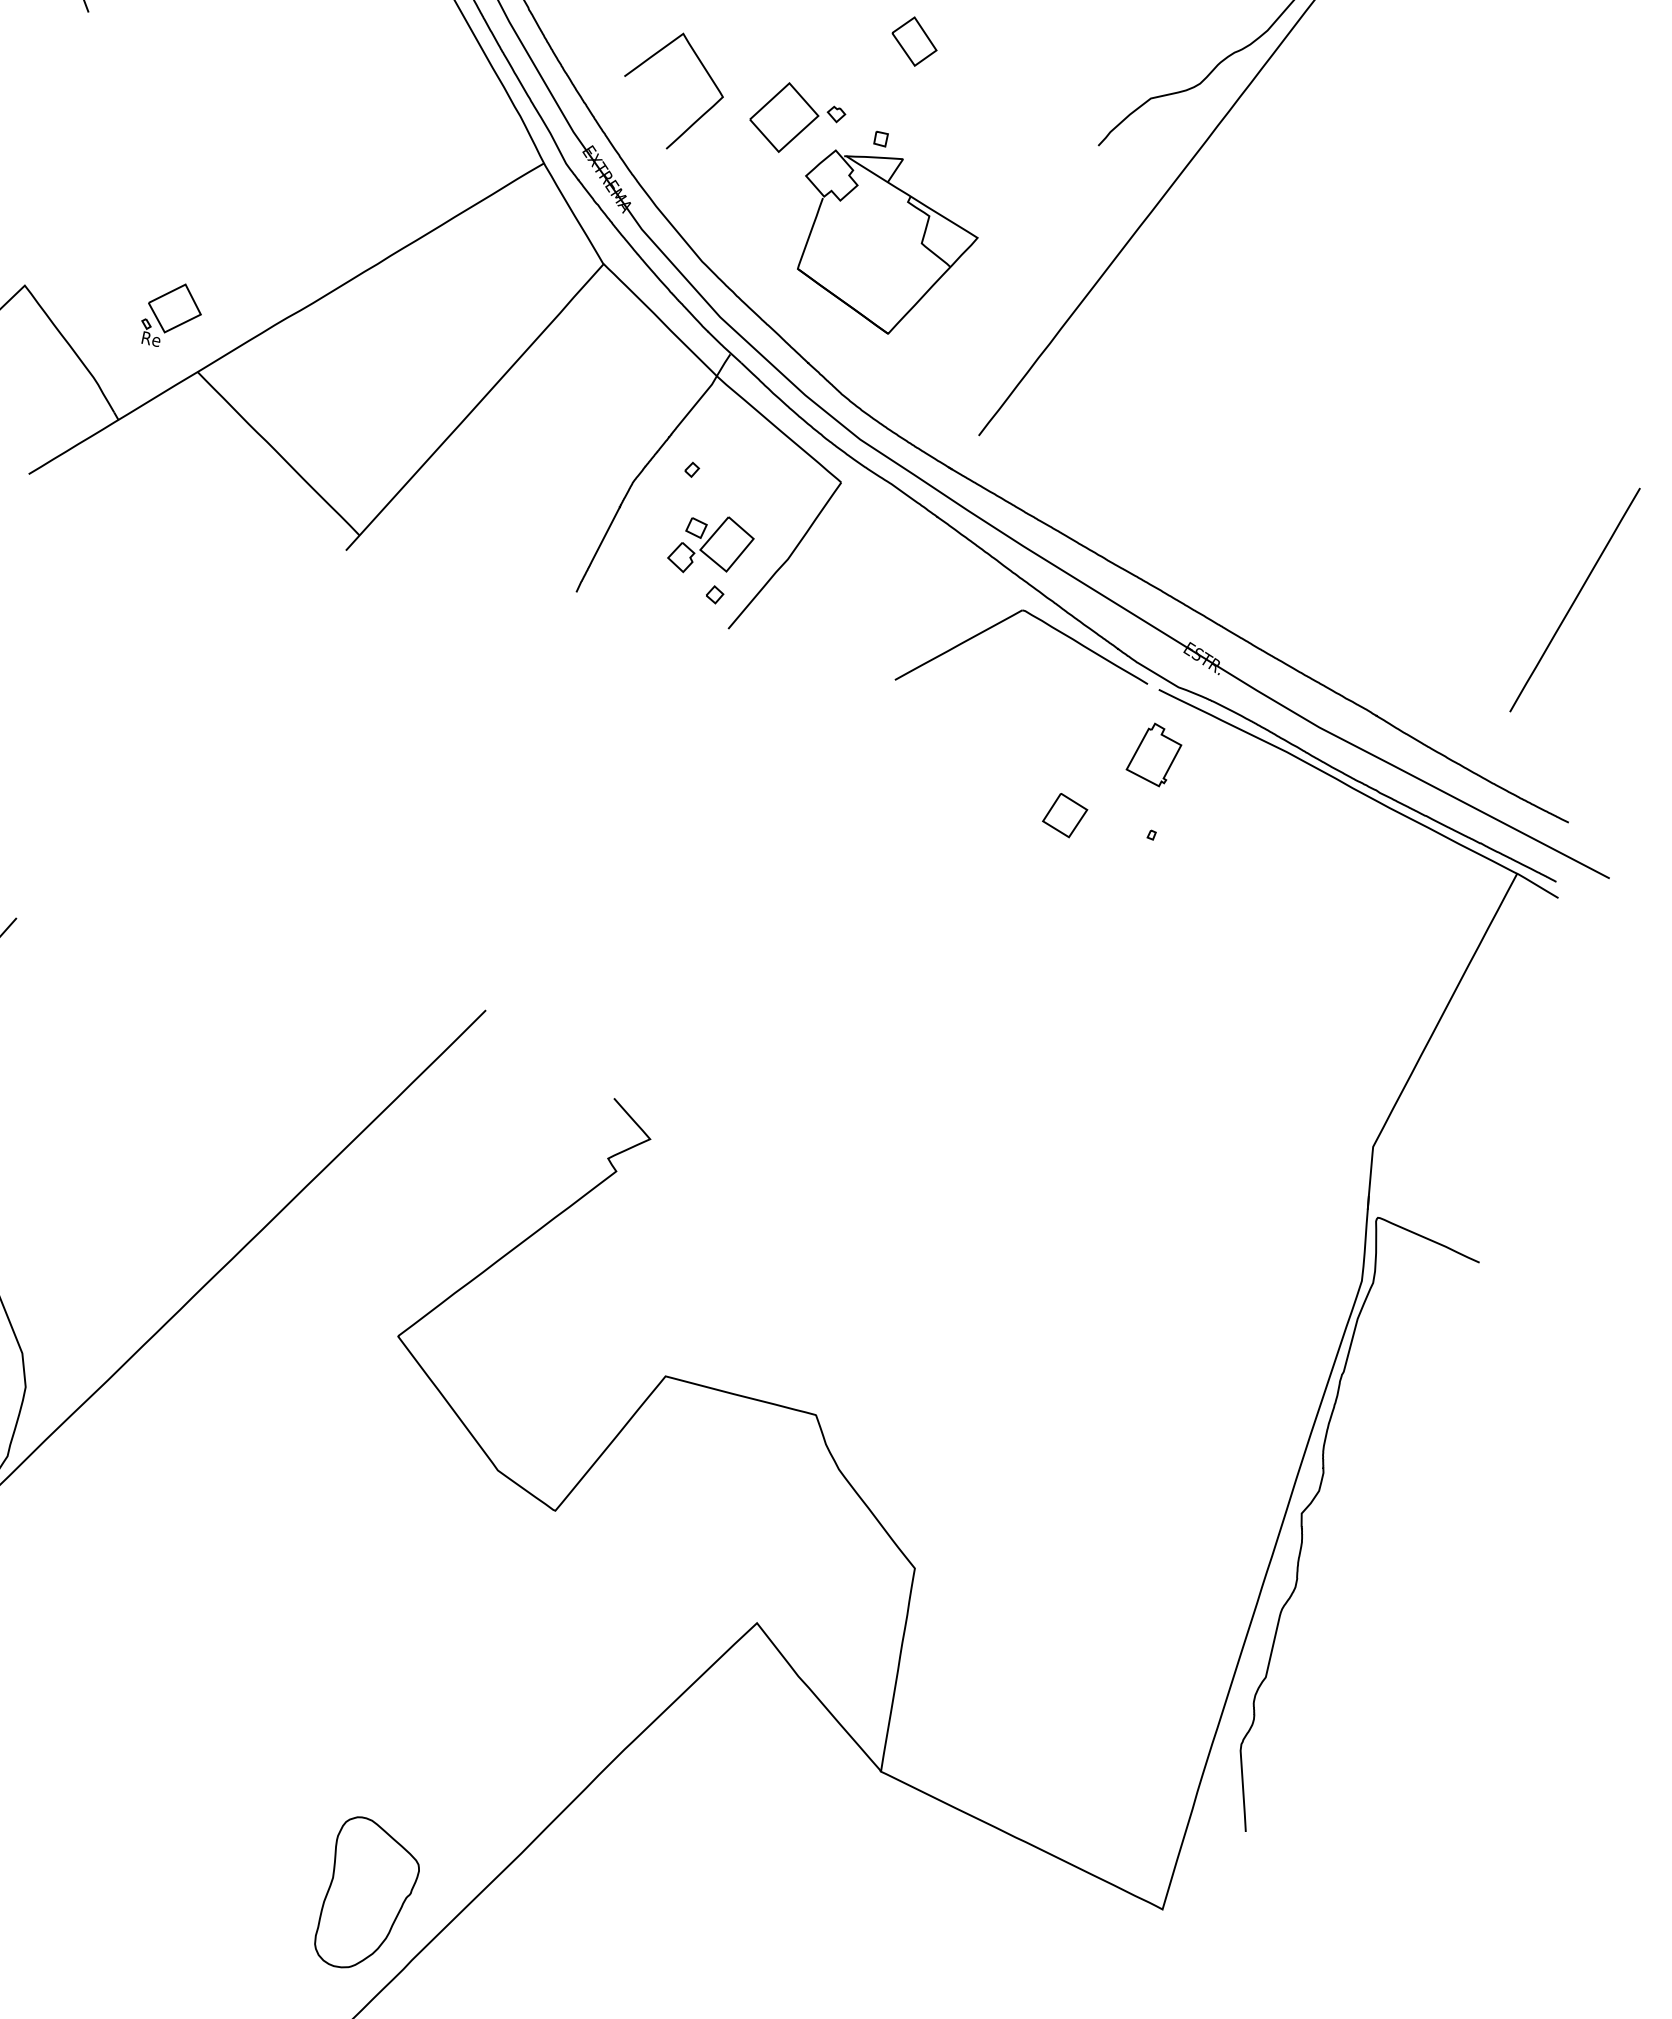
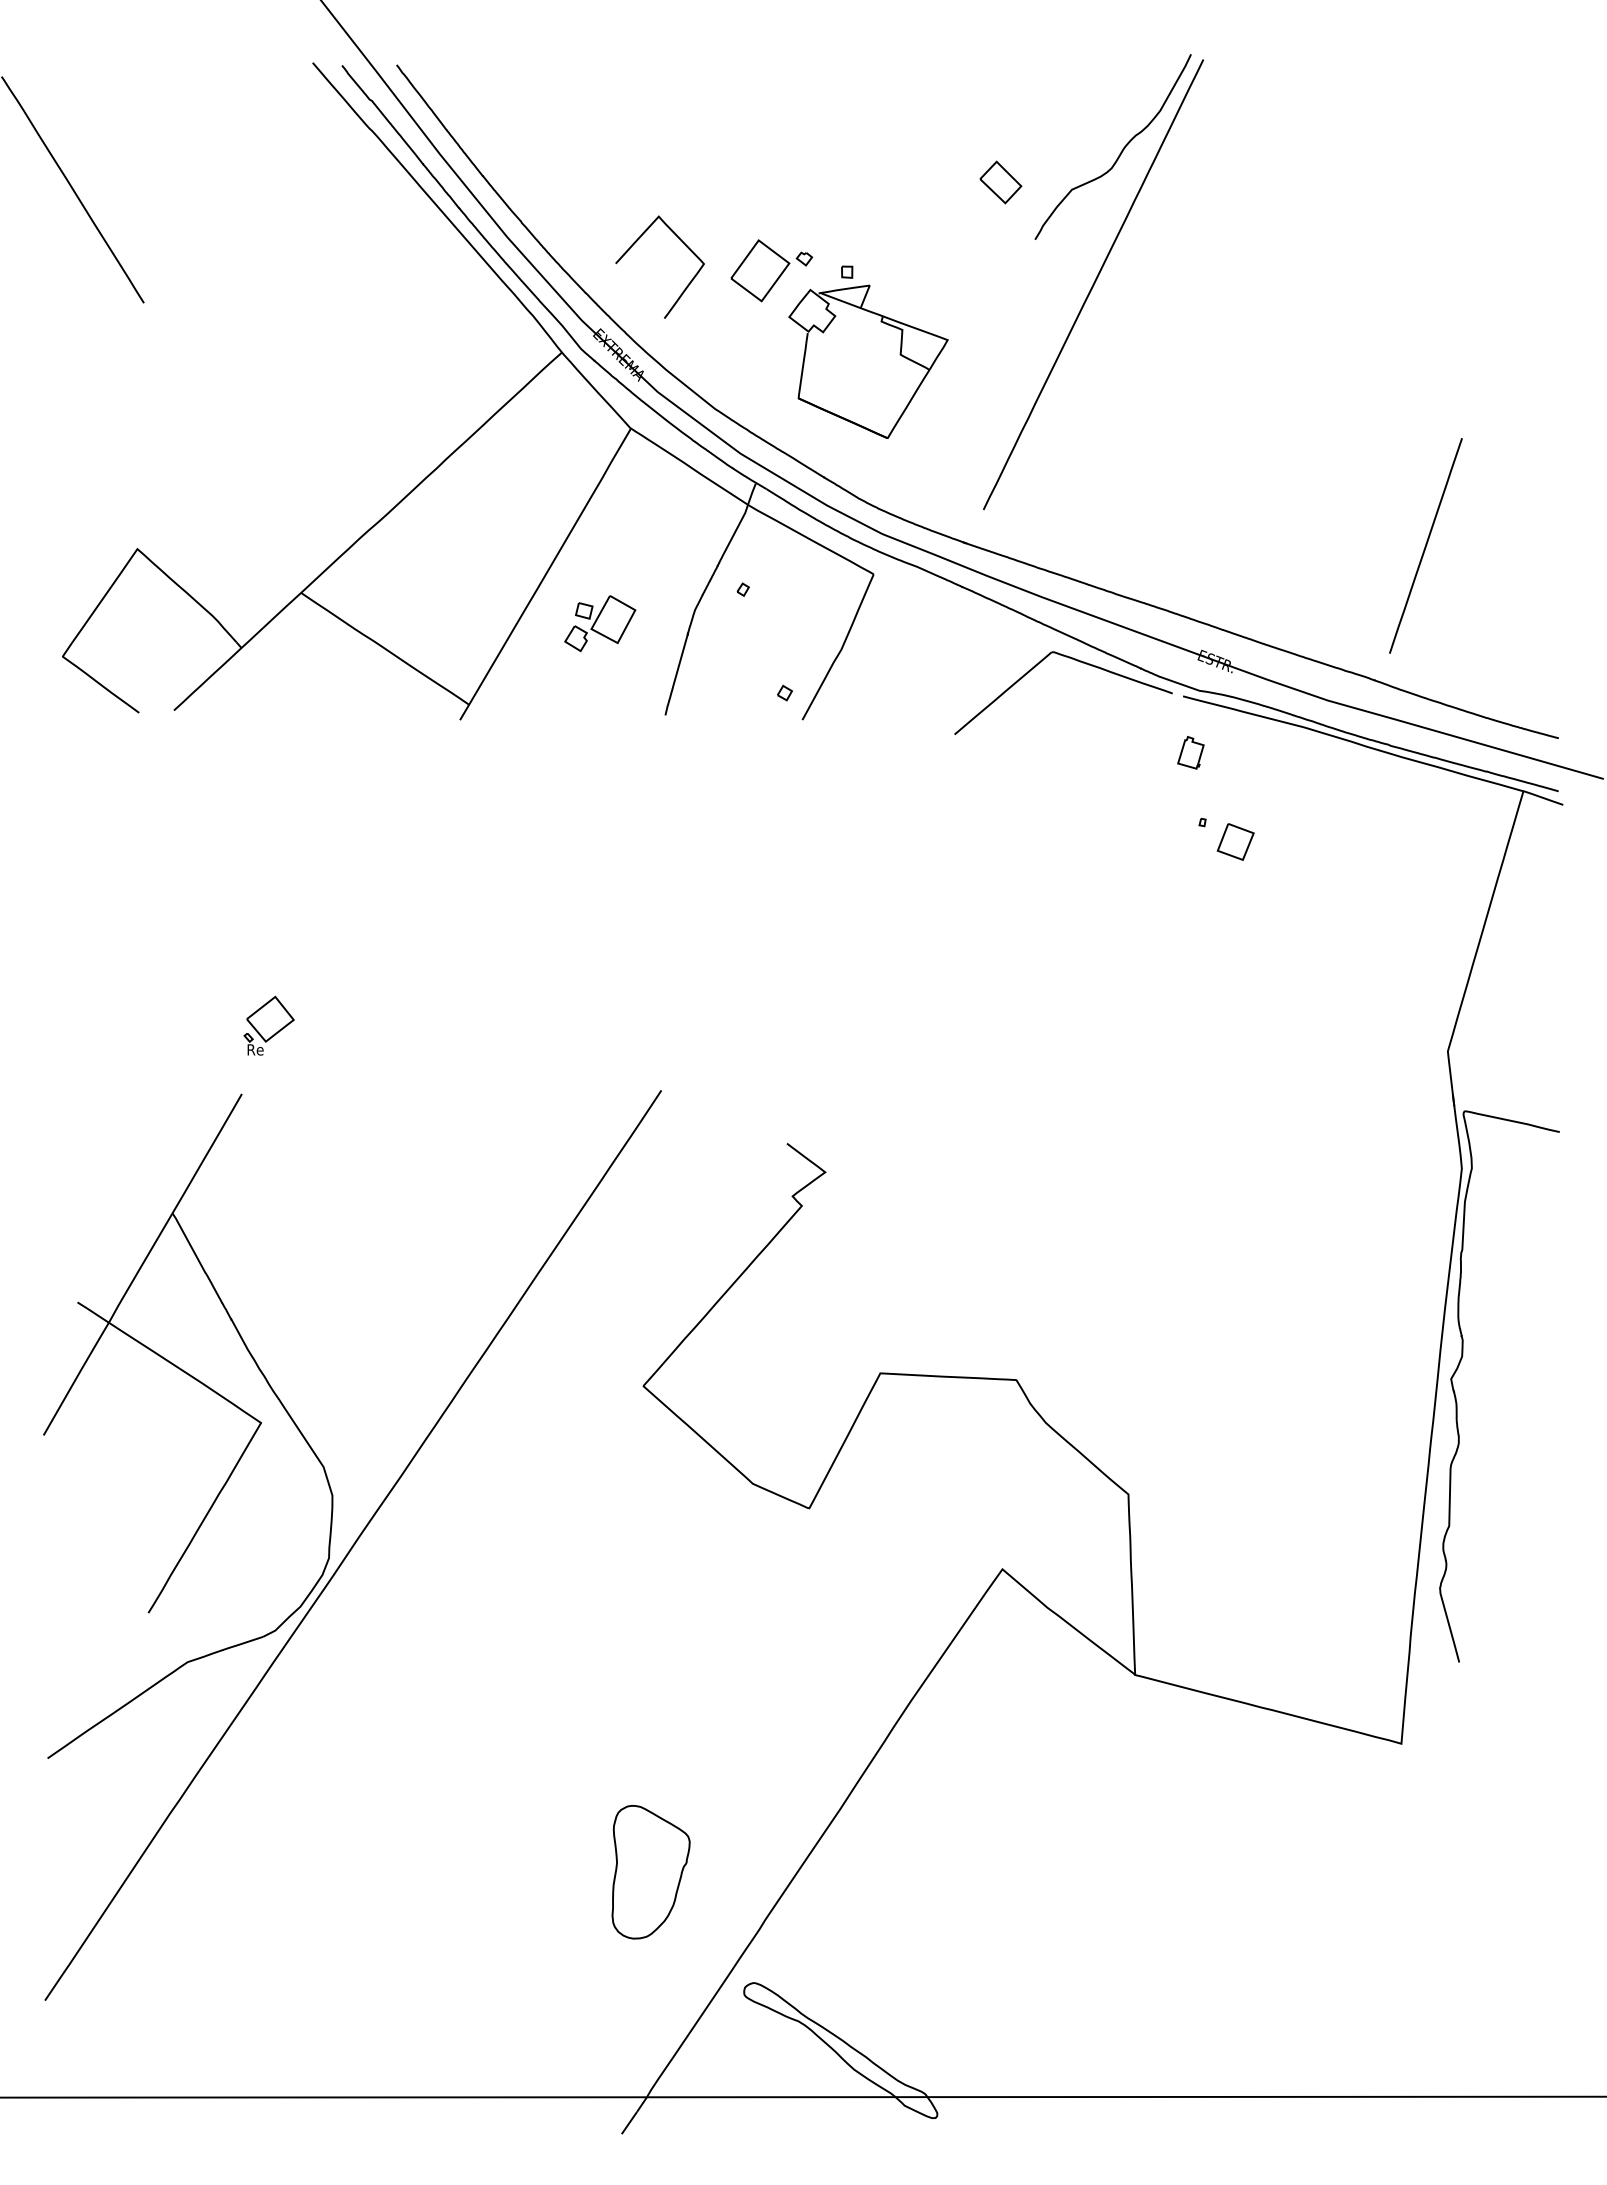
part: (914, 41) -> (1000, 182), moved
part: (171, 314) -> (268, 1025), moved
part: (711, 545) -> (600, 623), moved
line: (1574, 599) -> (1425, 545), moved
part: (1154, 754) -> (1190, 752), size x0.6
part: (1064, 814) -> (1235, 841), moved
part: (368, 1896) -> (650, 1872), moved

